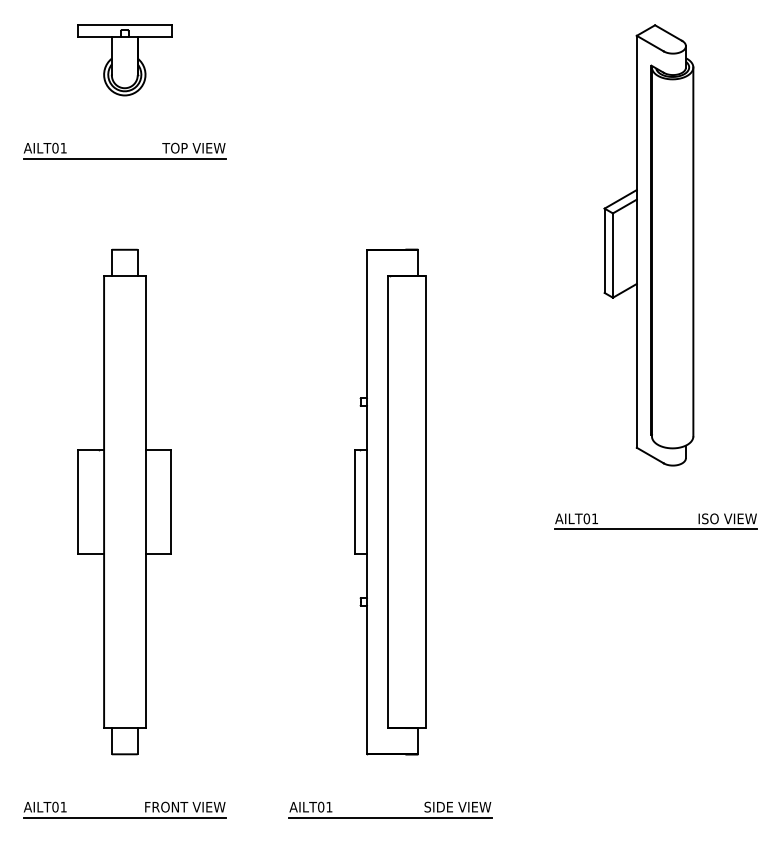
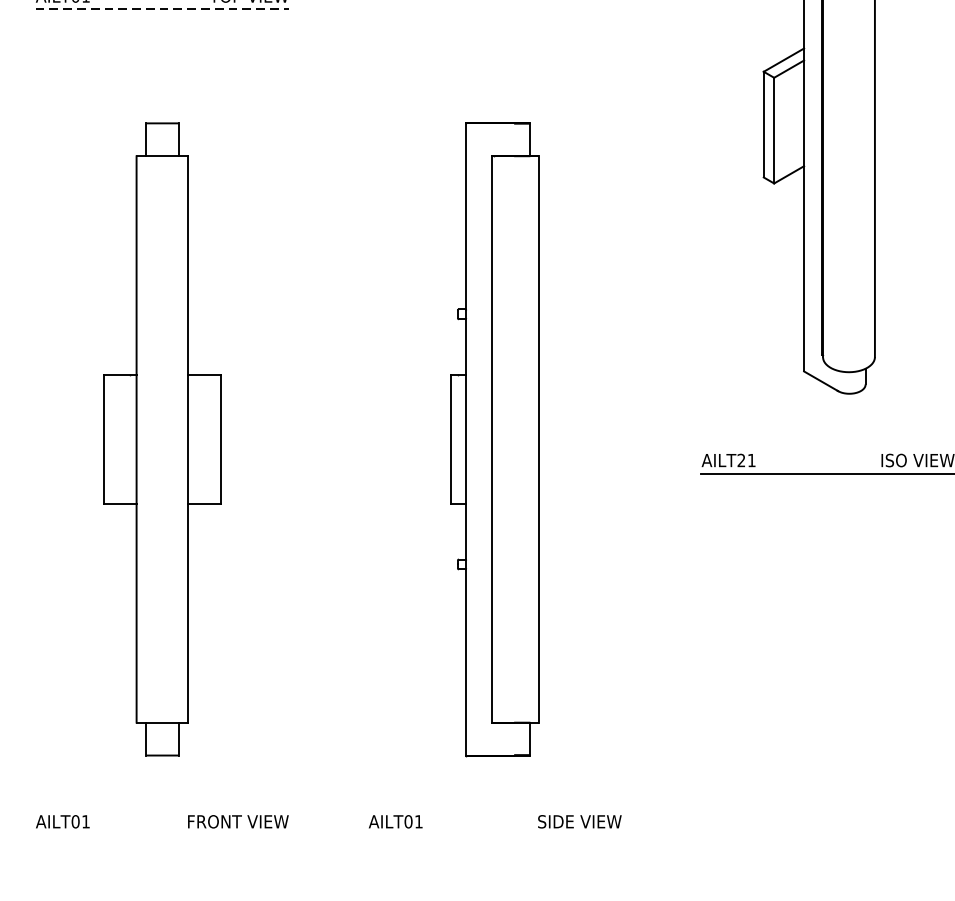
line: (125, 158) -> (163, 8), solid -> dashed
text: (586, 518) -> (741, 460), AILT01 -> AILT21
line: (124, 817) -> (162, 834), removed
line: (390, 817) -> (495, 834), removed

